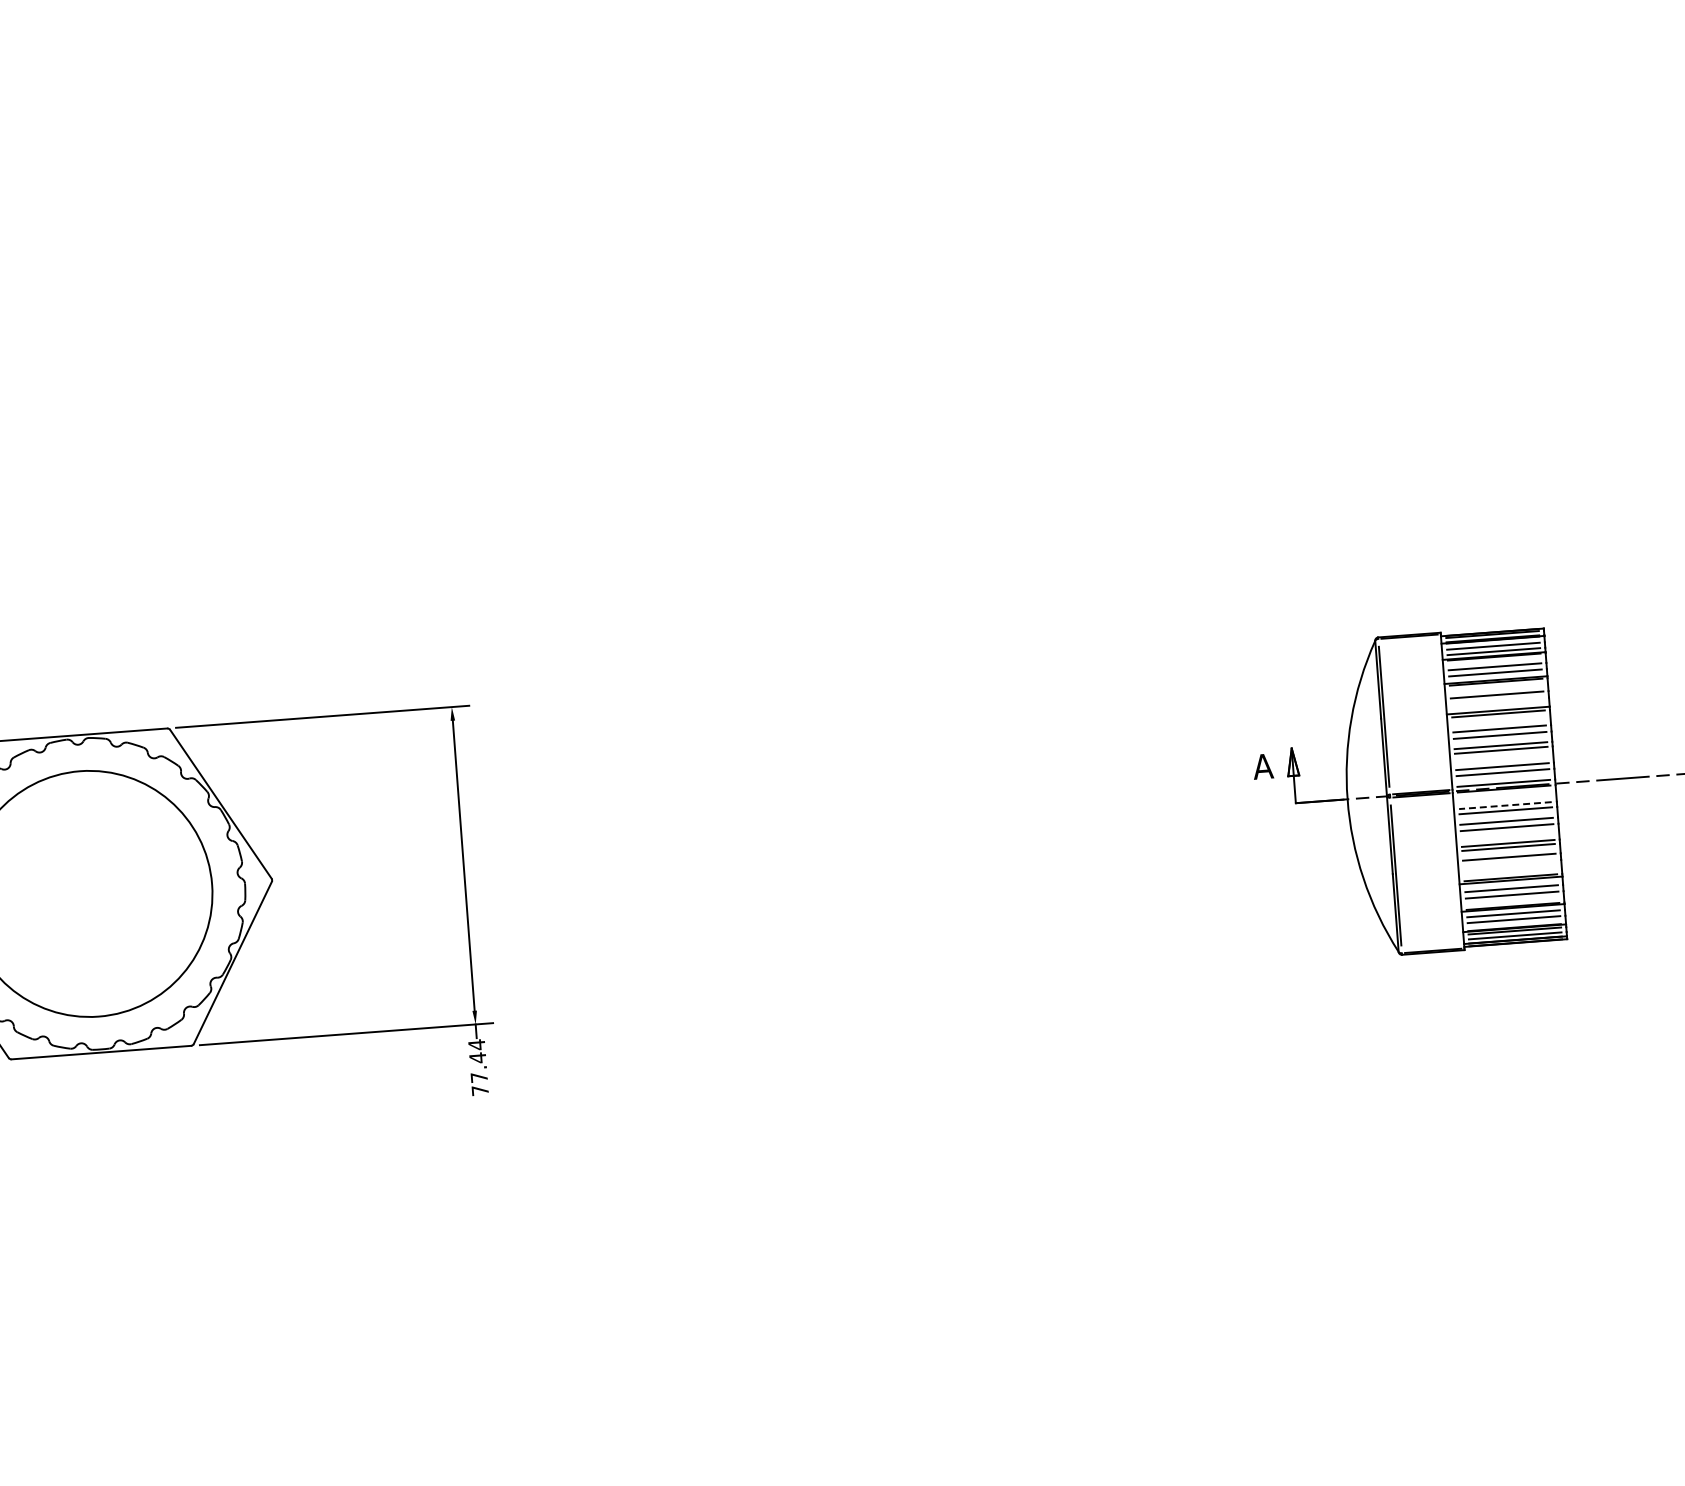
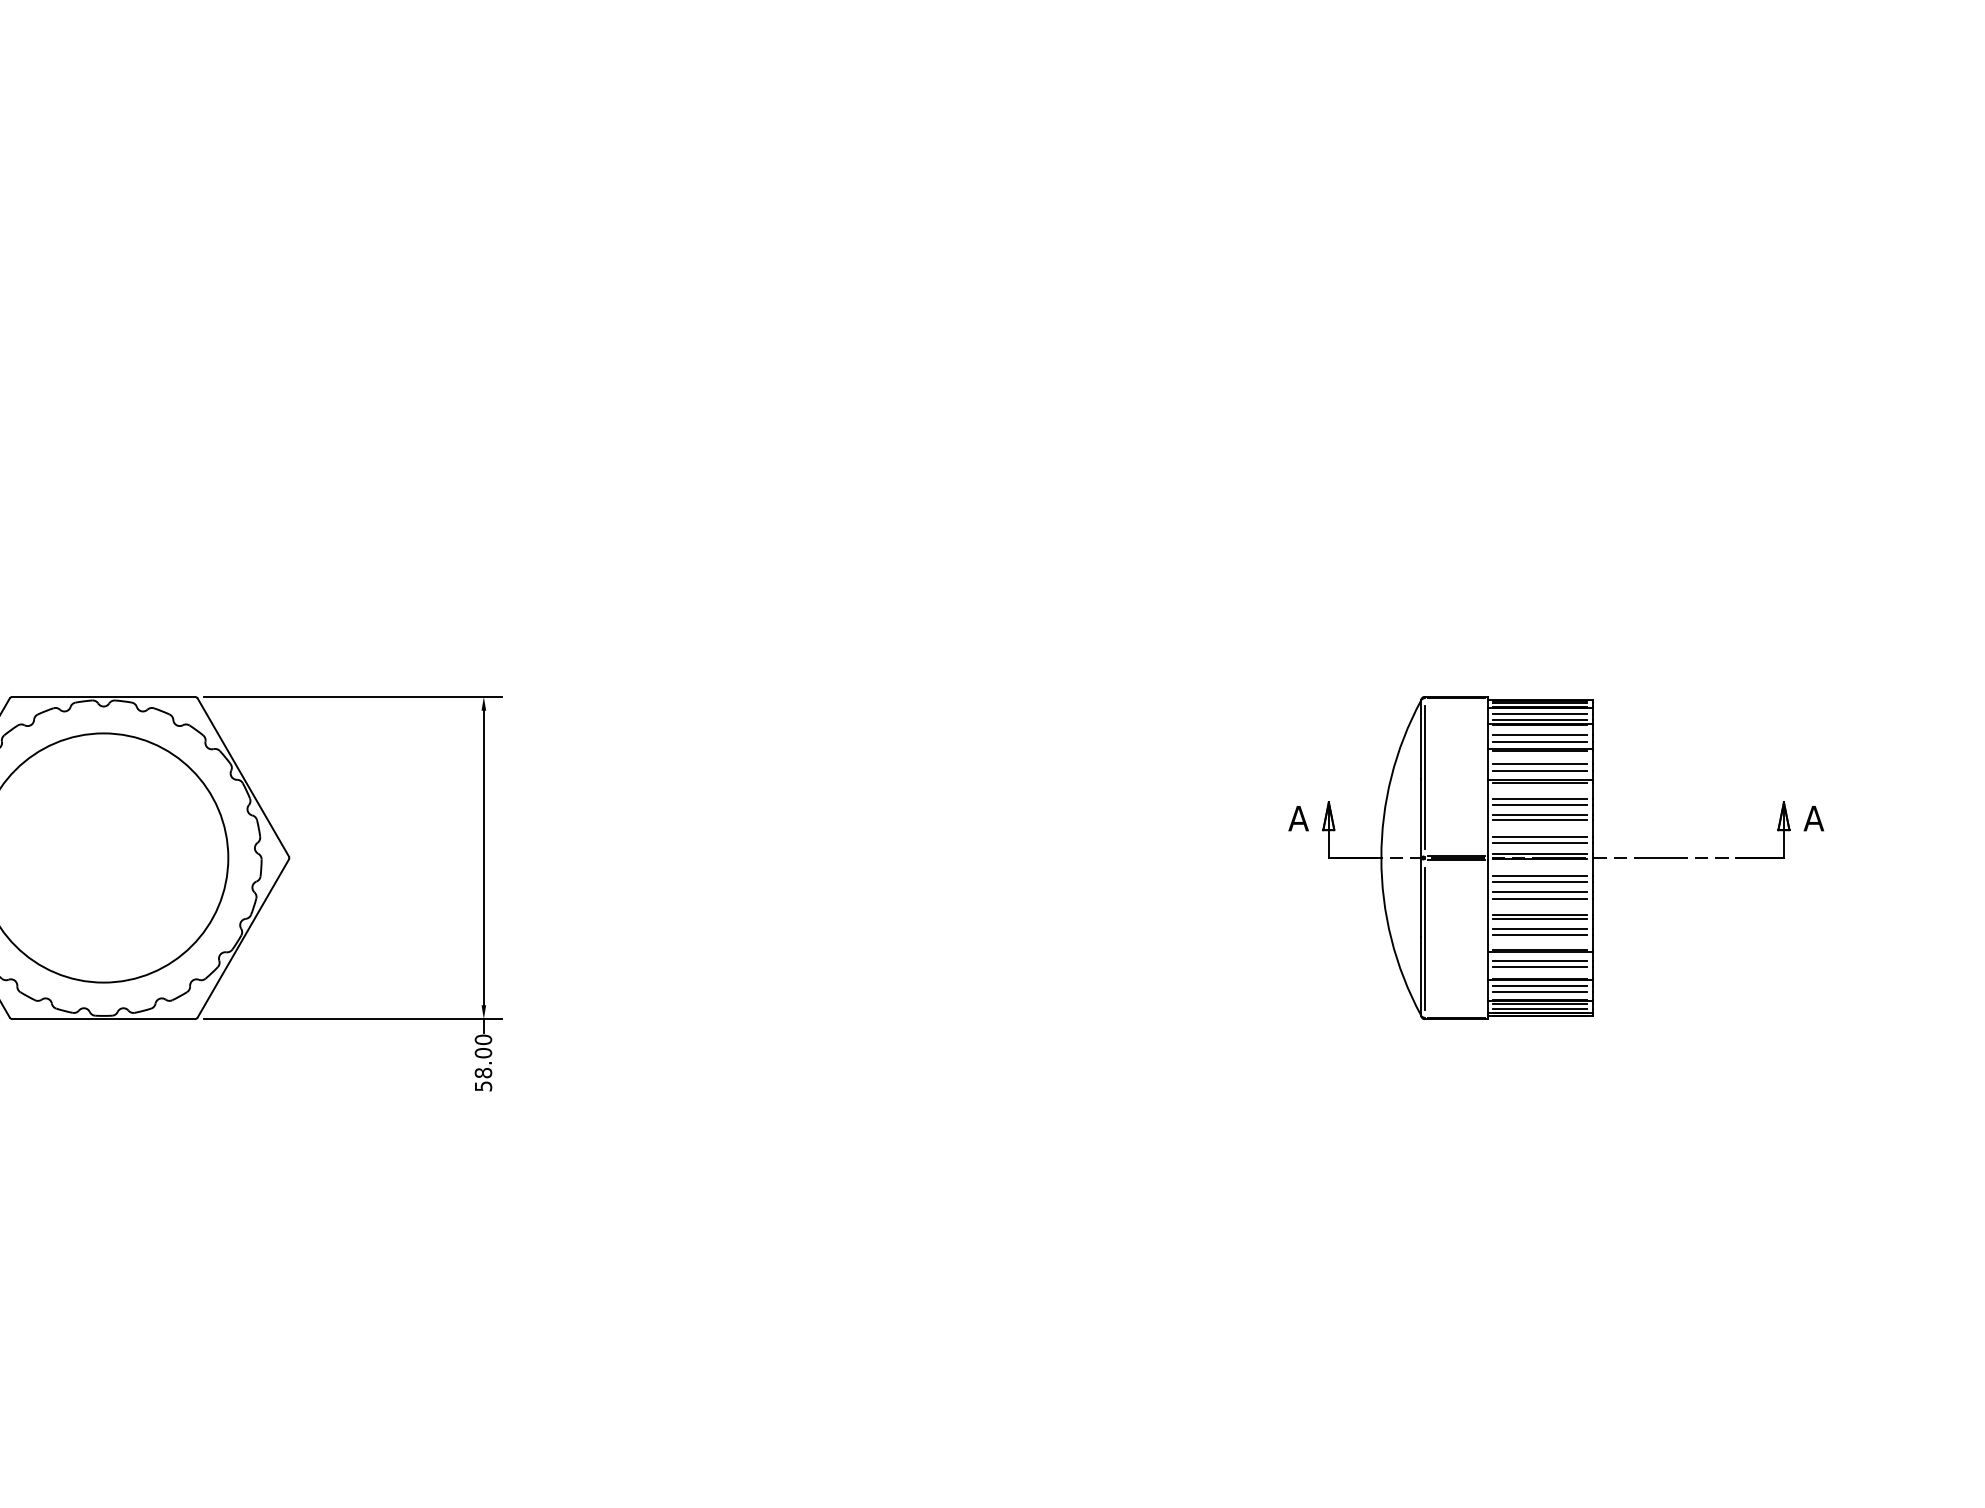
line: (1497, 701) -> (1540, 770), added
line: (1504, 805) -> (1539, 876), dashed -> solid
line: (1510, 863) -> (1540, 935), added
text: (478, 1067) -> (483, 1062), 77.44 -> 58.00

